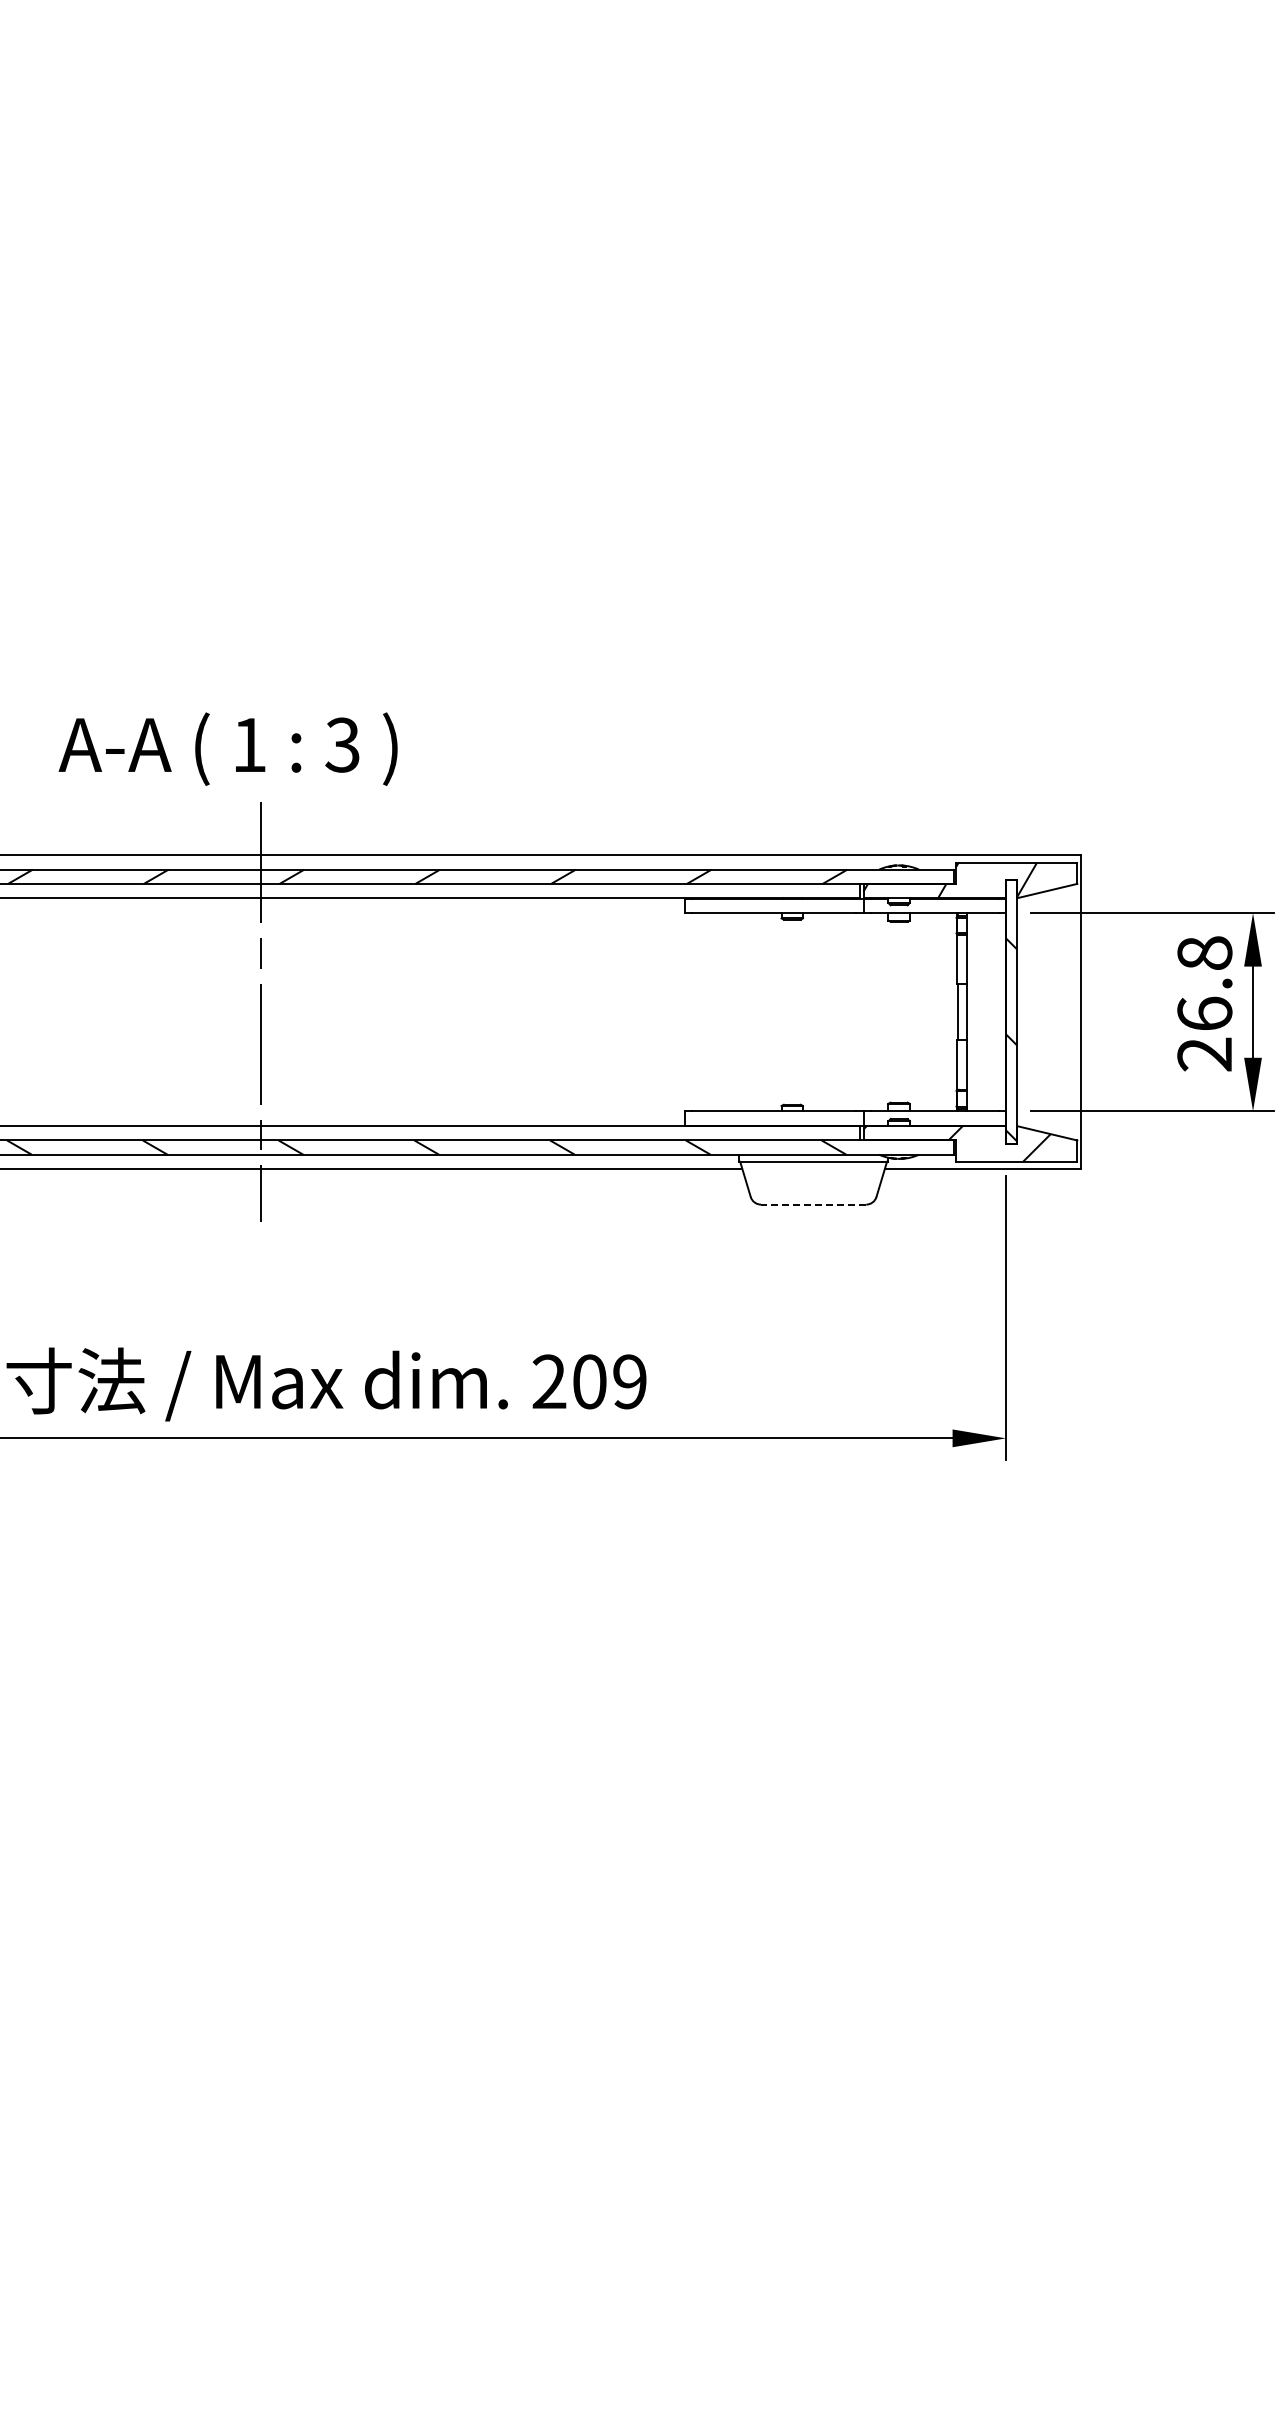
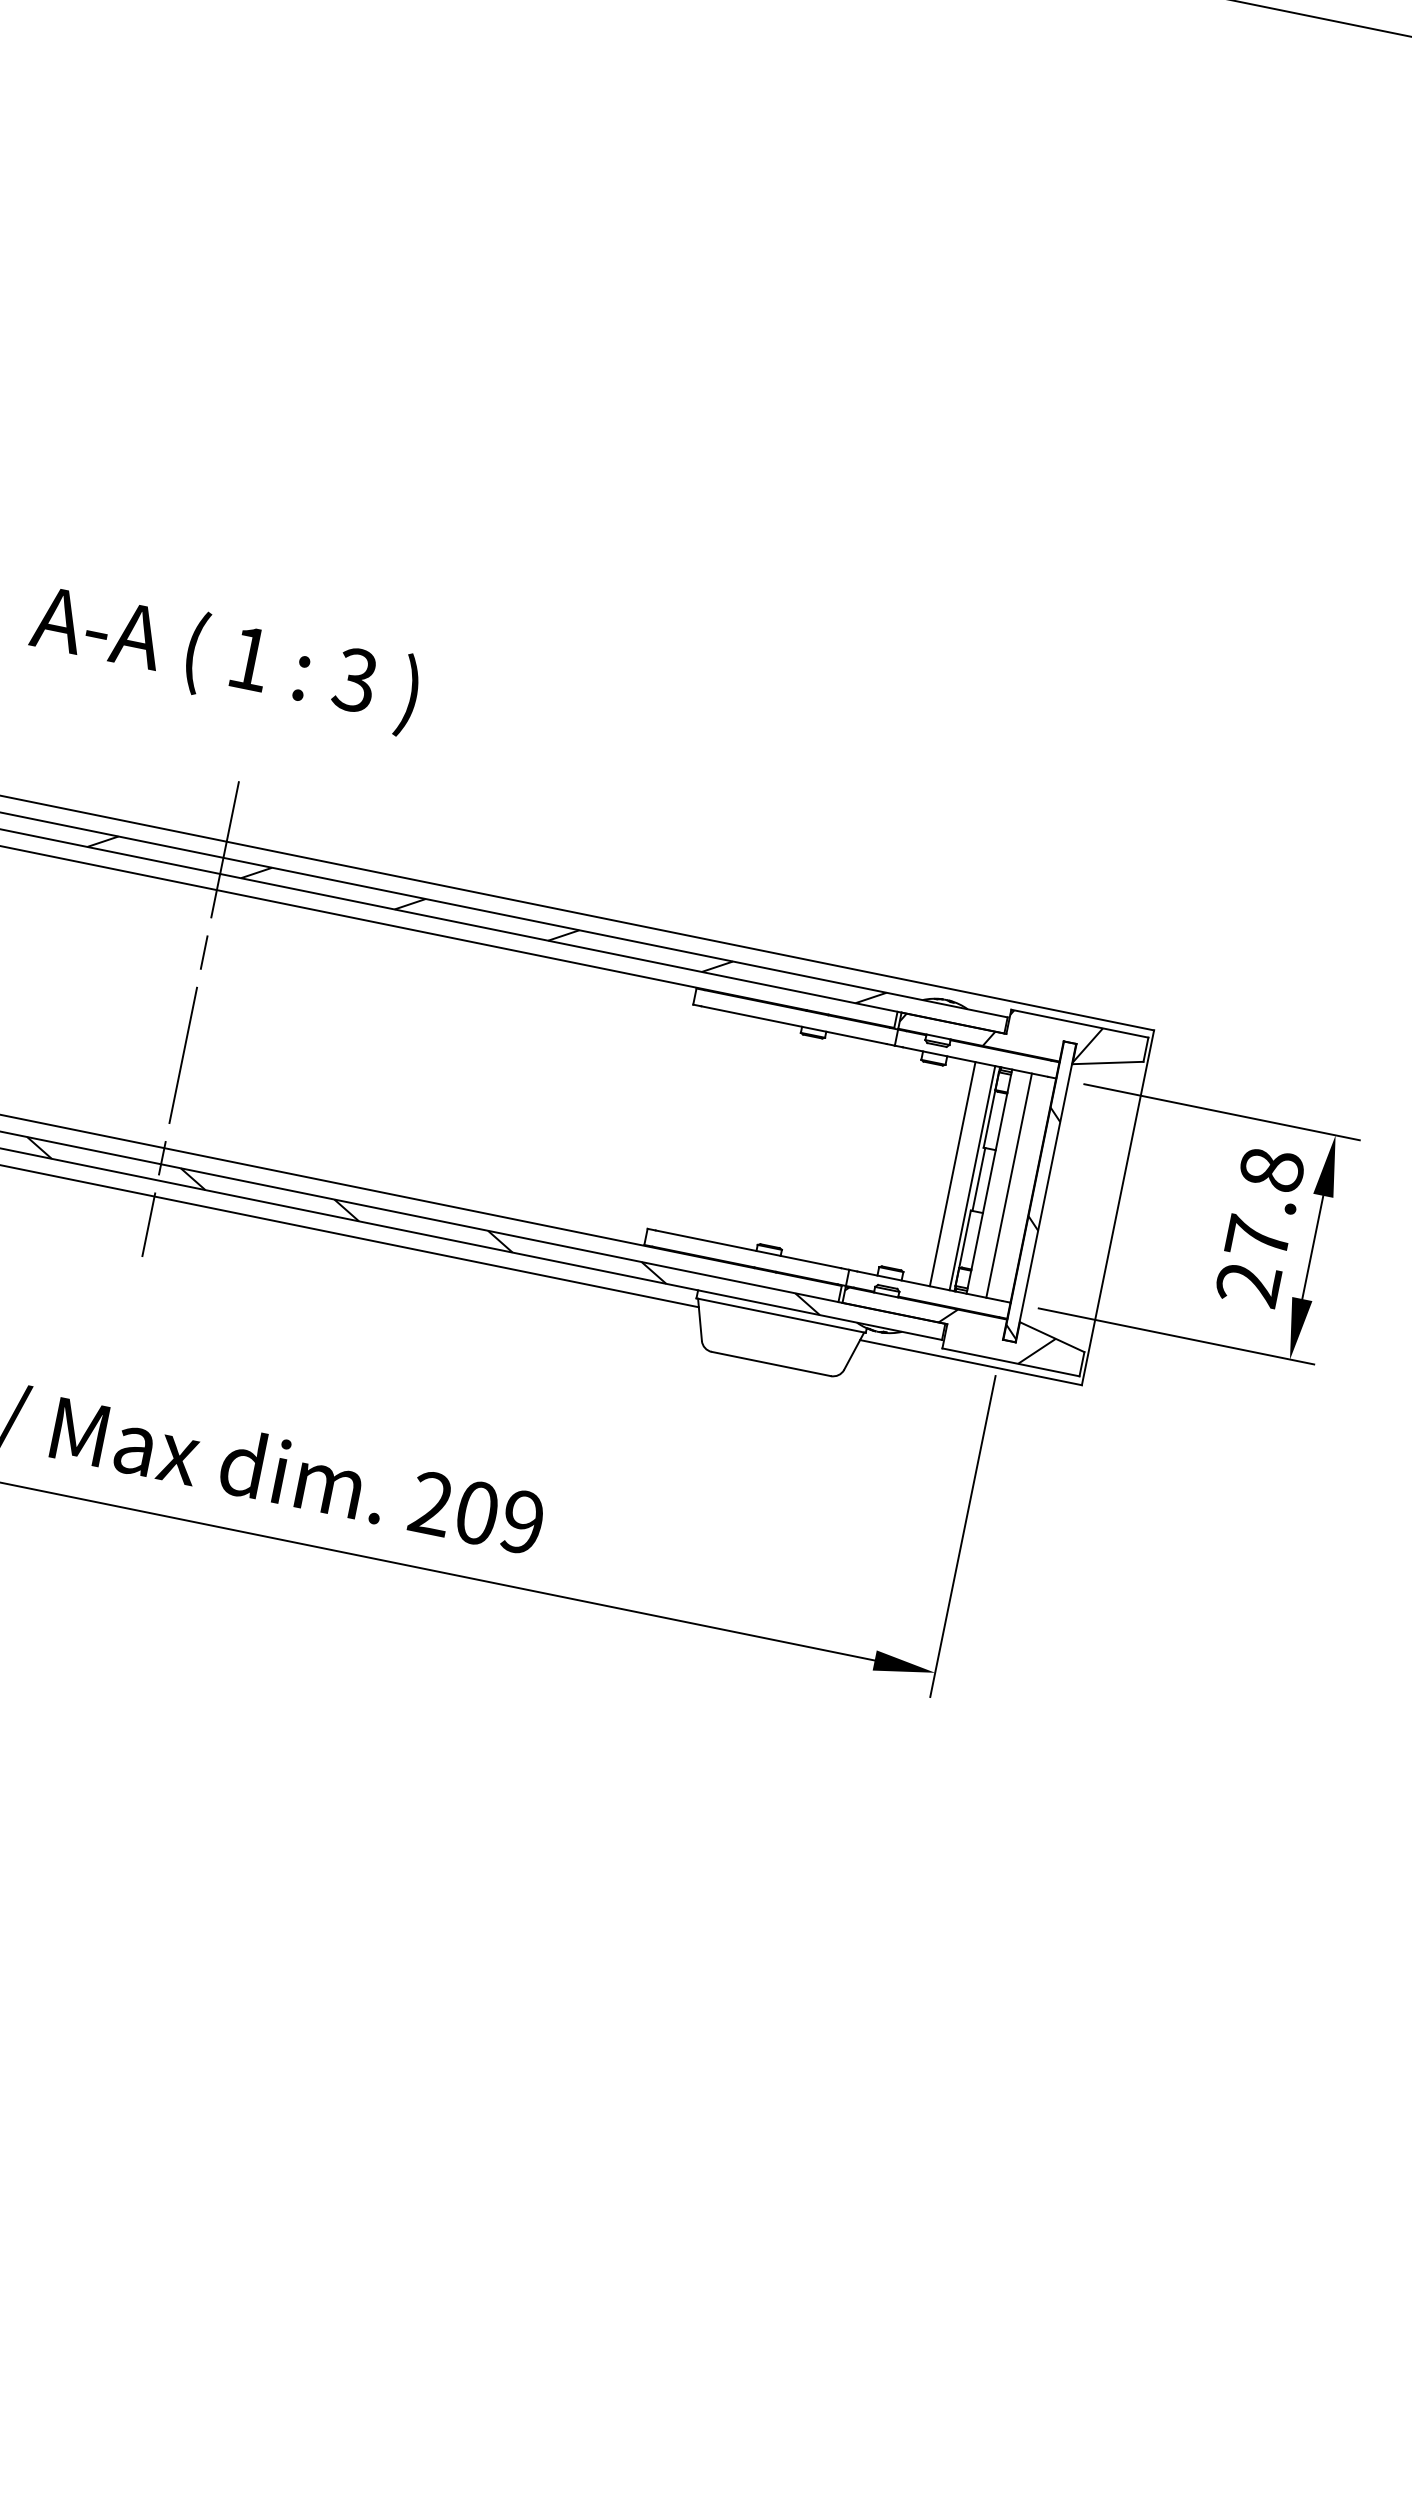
text: (227, 748) -> (224, 657), moved
line: (934, 1012) -> (952, 1174), added
line: (952, 1012) -> (972, 1178), added
line: (984, 1012) -> (1008, 1185), added
text: (1204, 1013) -> (1257, 1237), 26.8 -> 27.8
line: (813, 1204) -> (771, 1363), dashed -> solid

